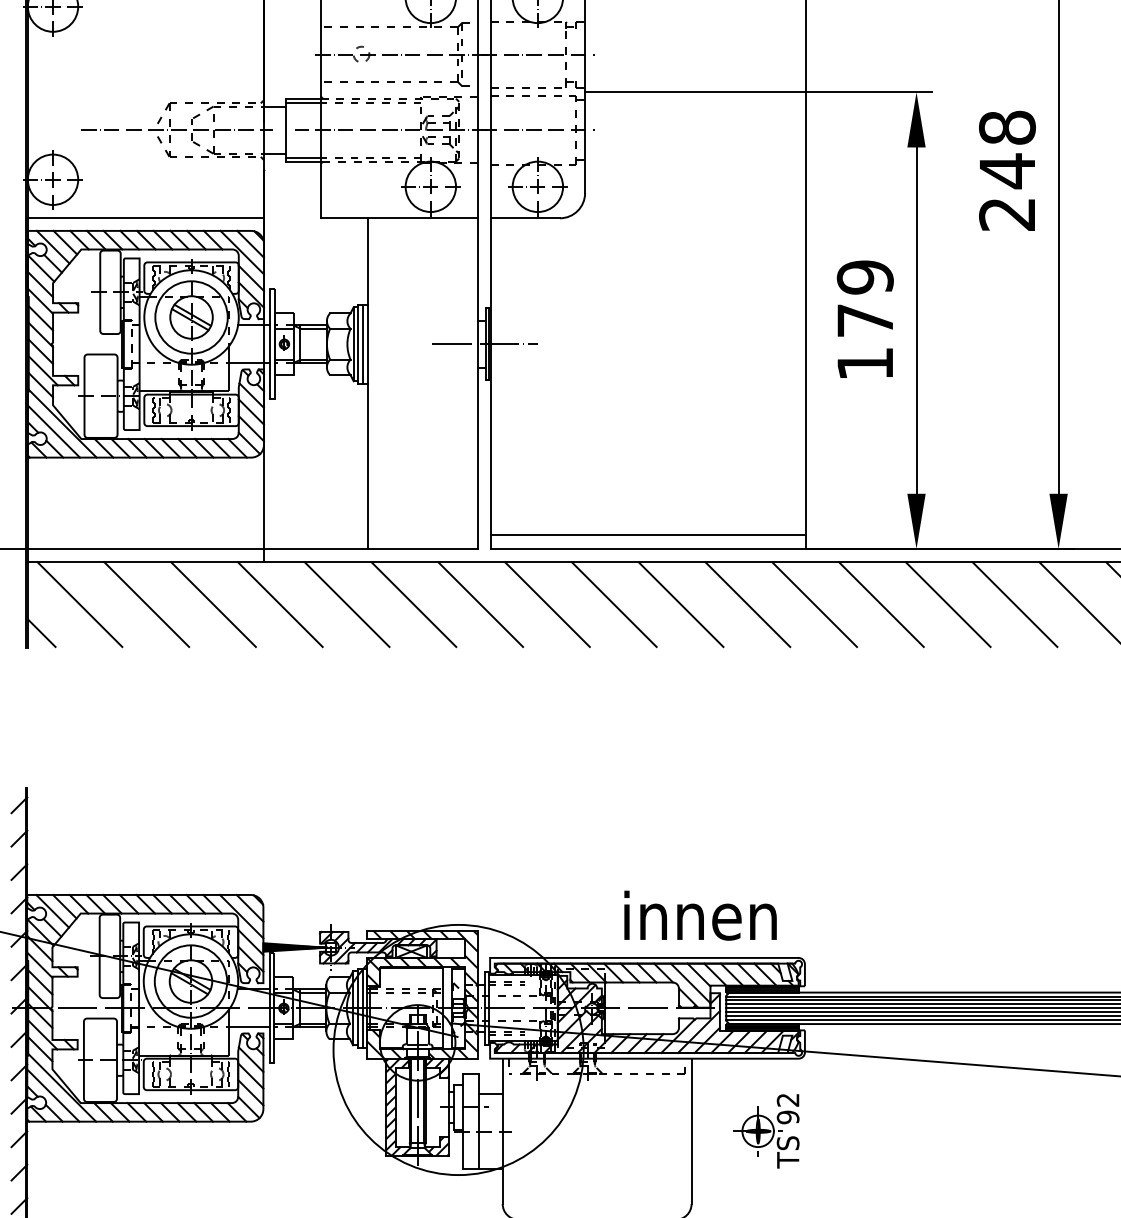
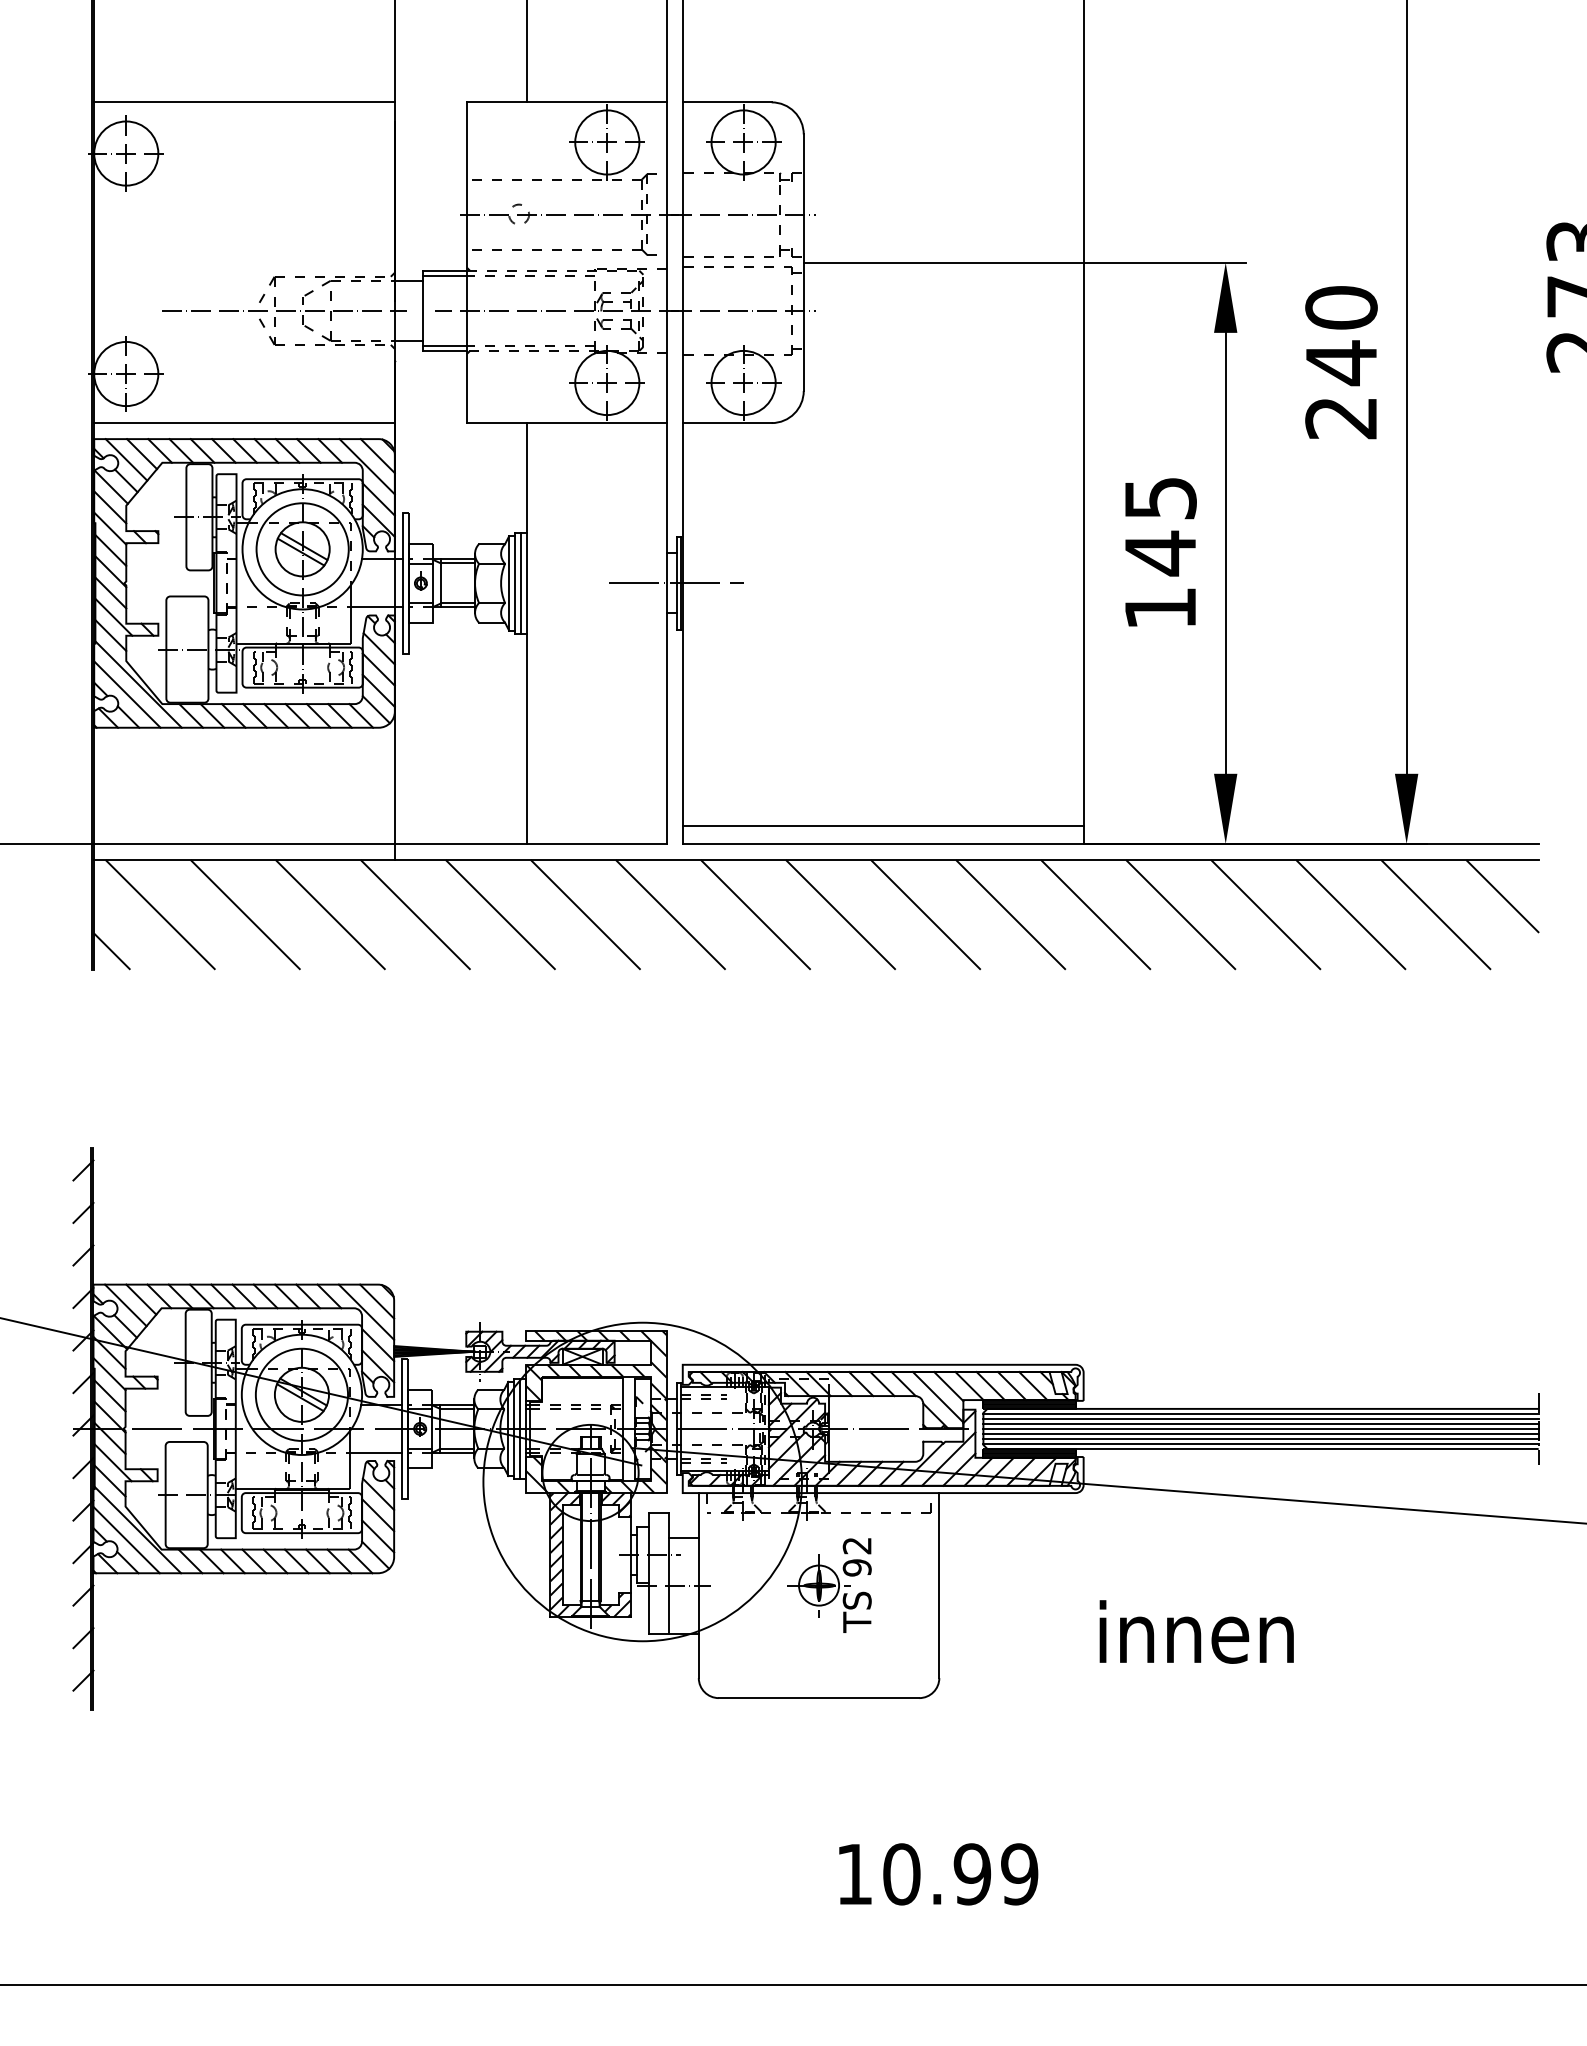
text: (1007, 127) -> (1341, 307), 248 -> 240
text: (865, 299) -> (1160, 526), 179 -> 145
text: (700, 915) -> (1196, 1631), moved
part: (766, 1131) -> (829, 1585), moved

